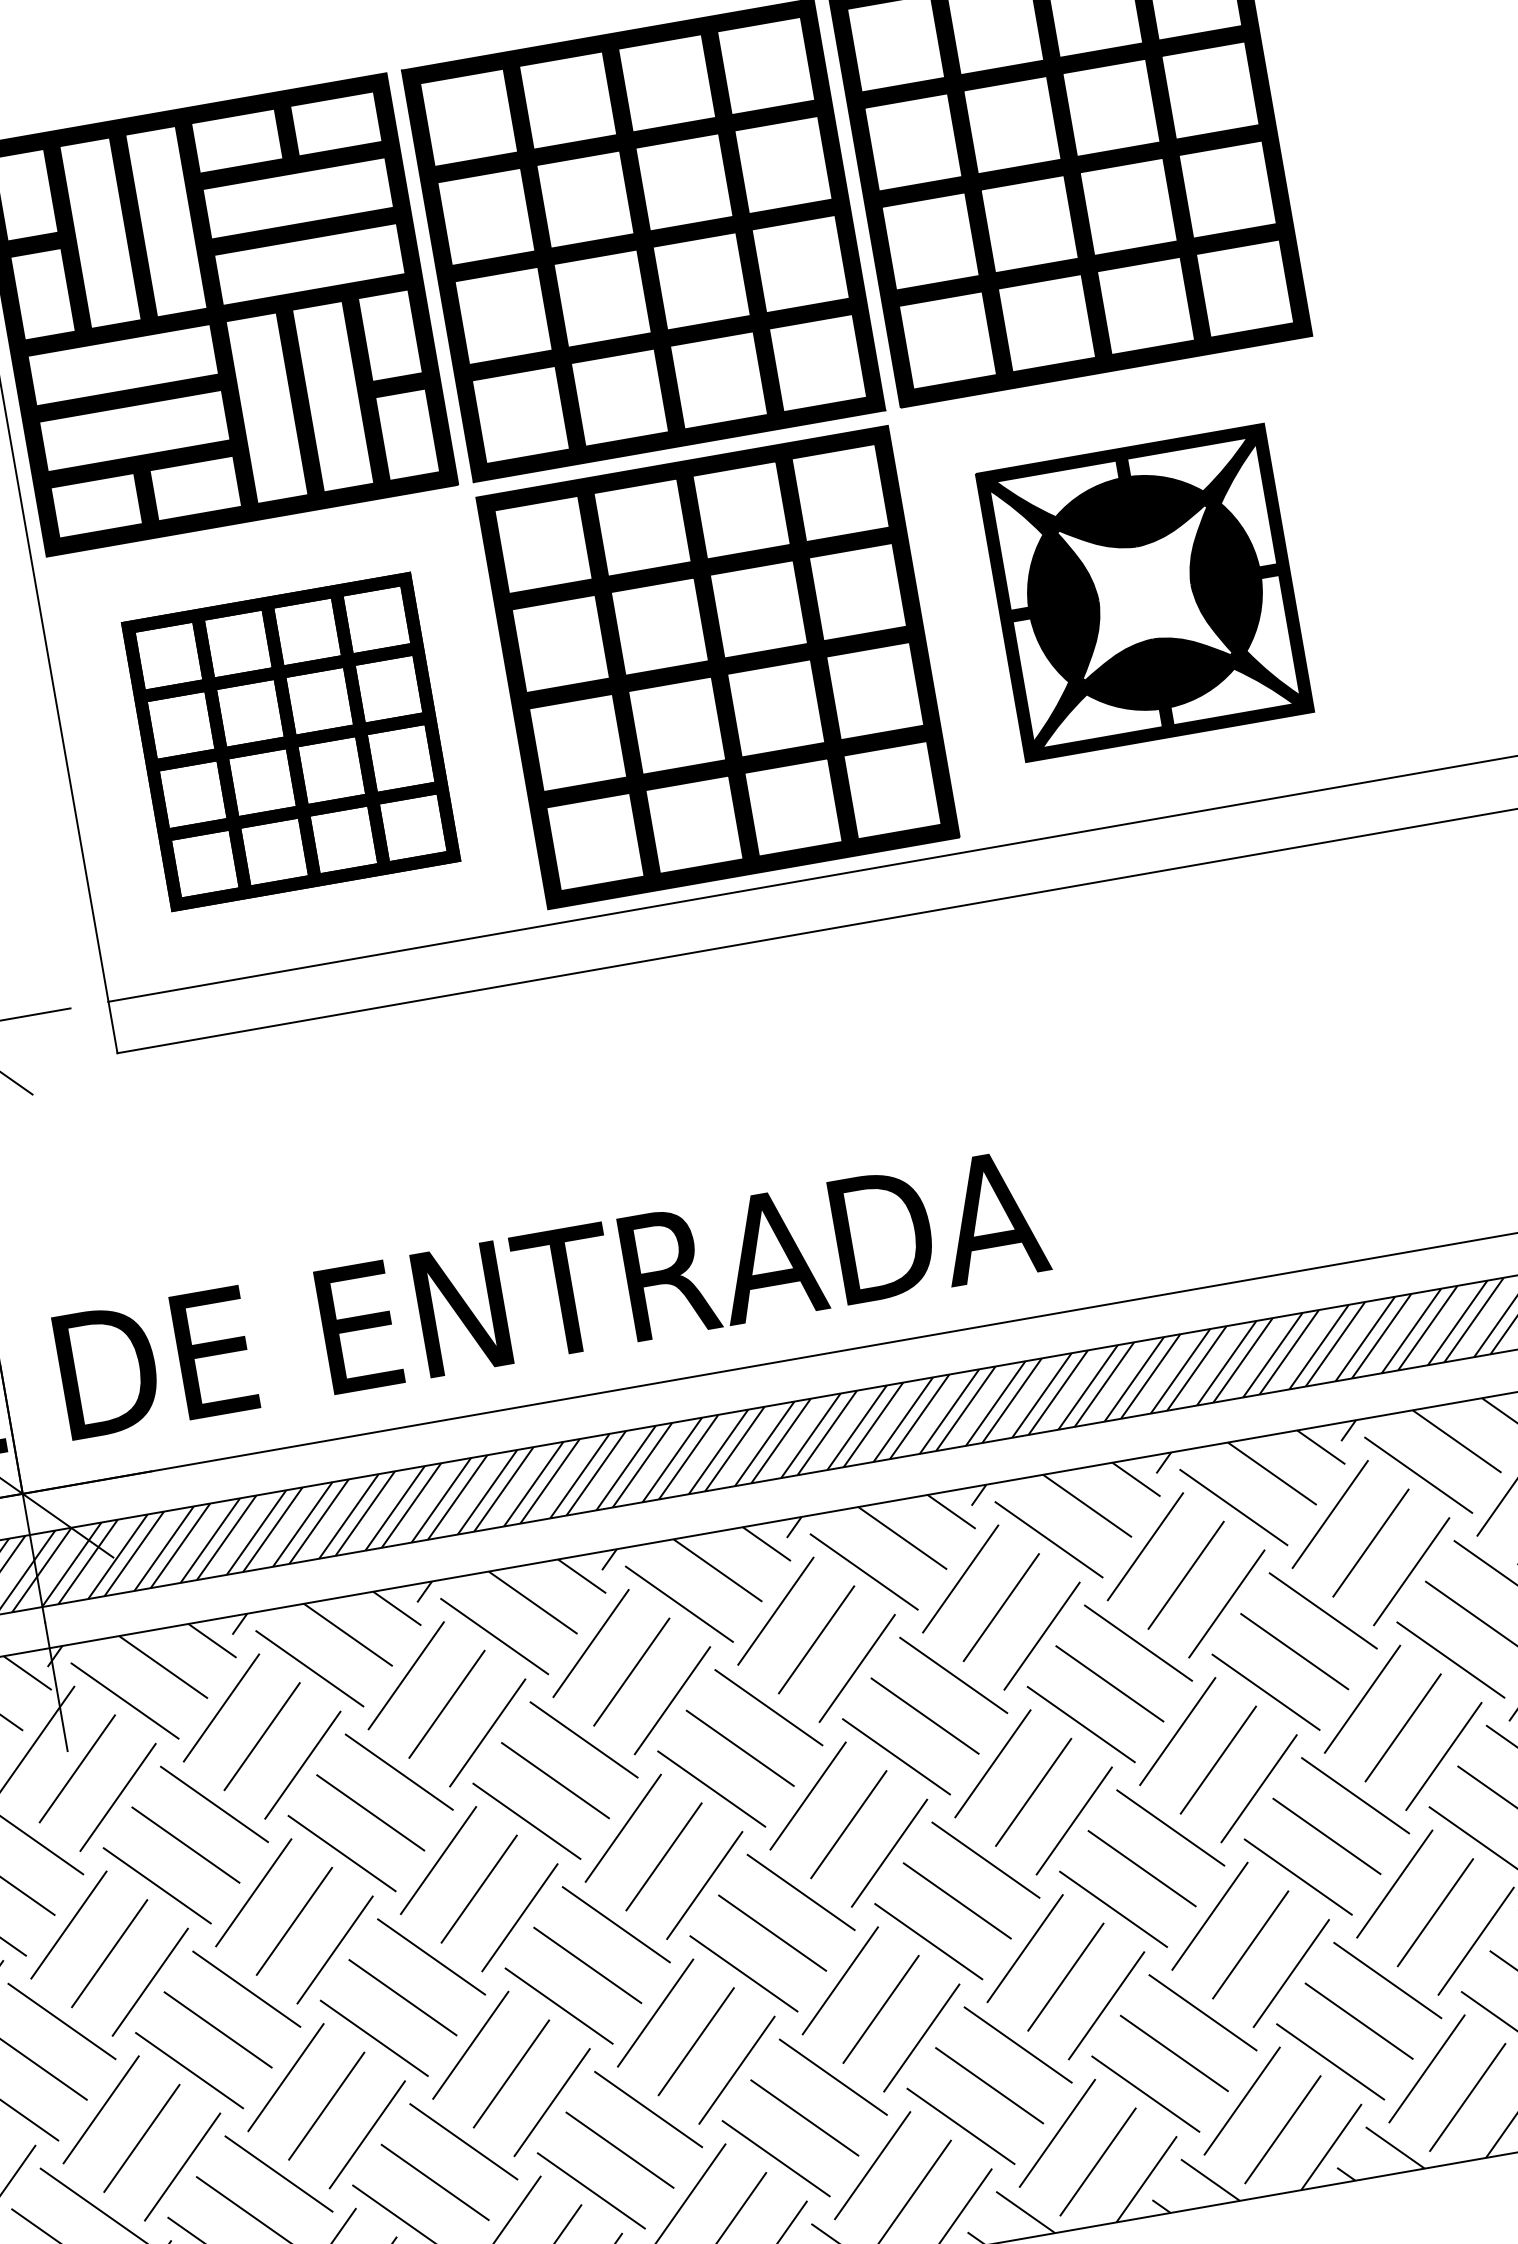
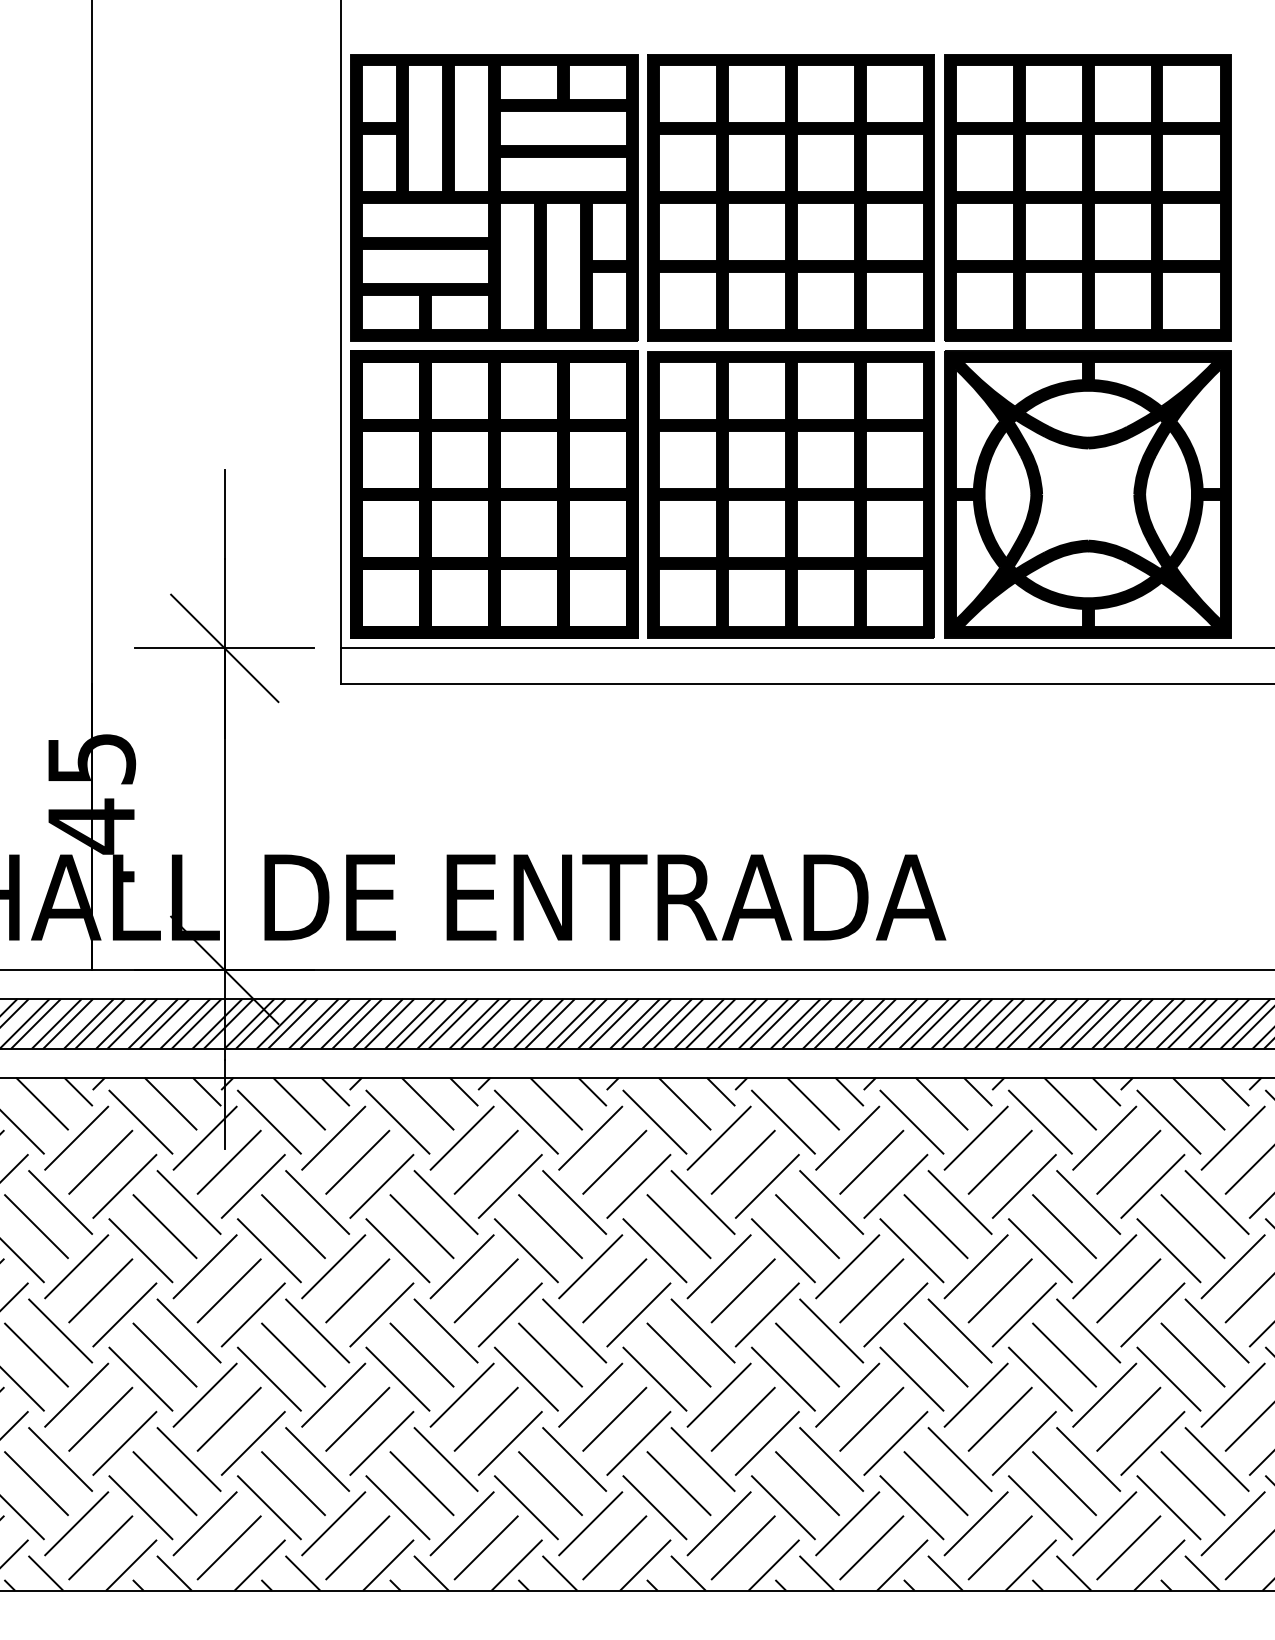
part: (1143, 593) -> (1087, 494), size x1.43
part: (291, 741) -> (494, 494), size x1.43

